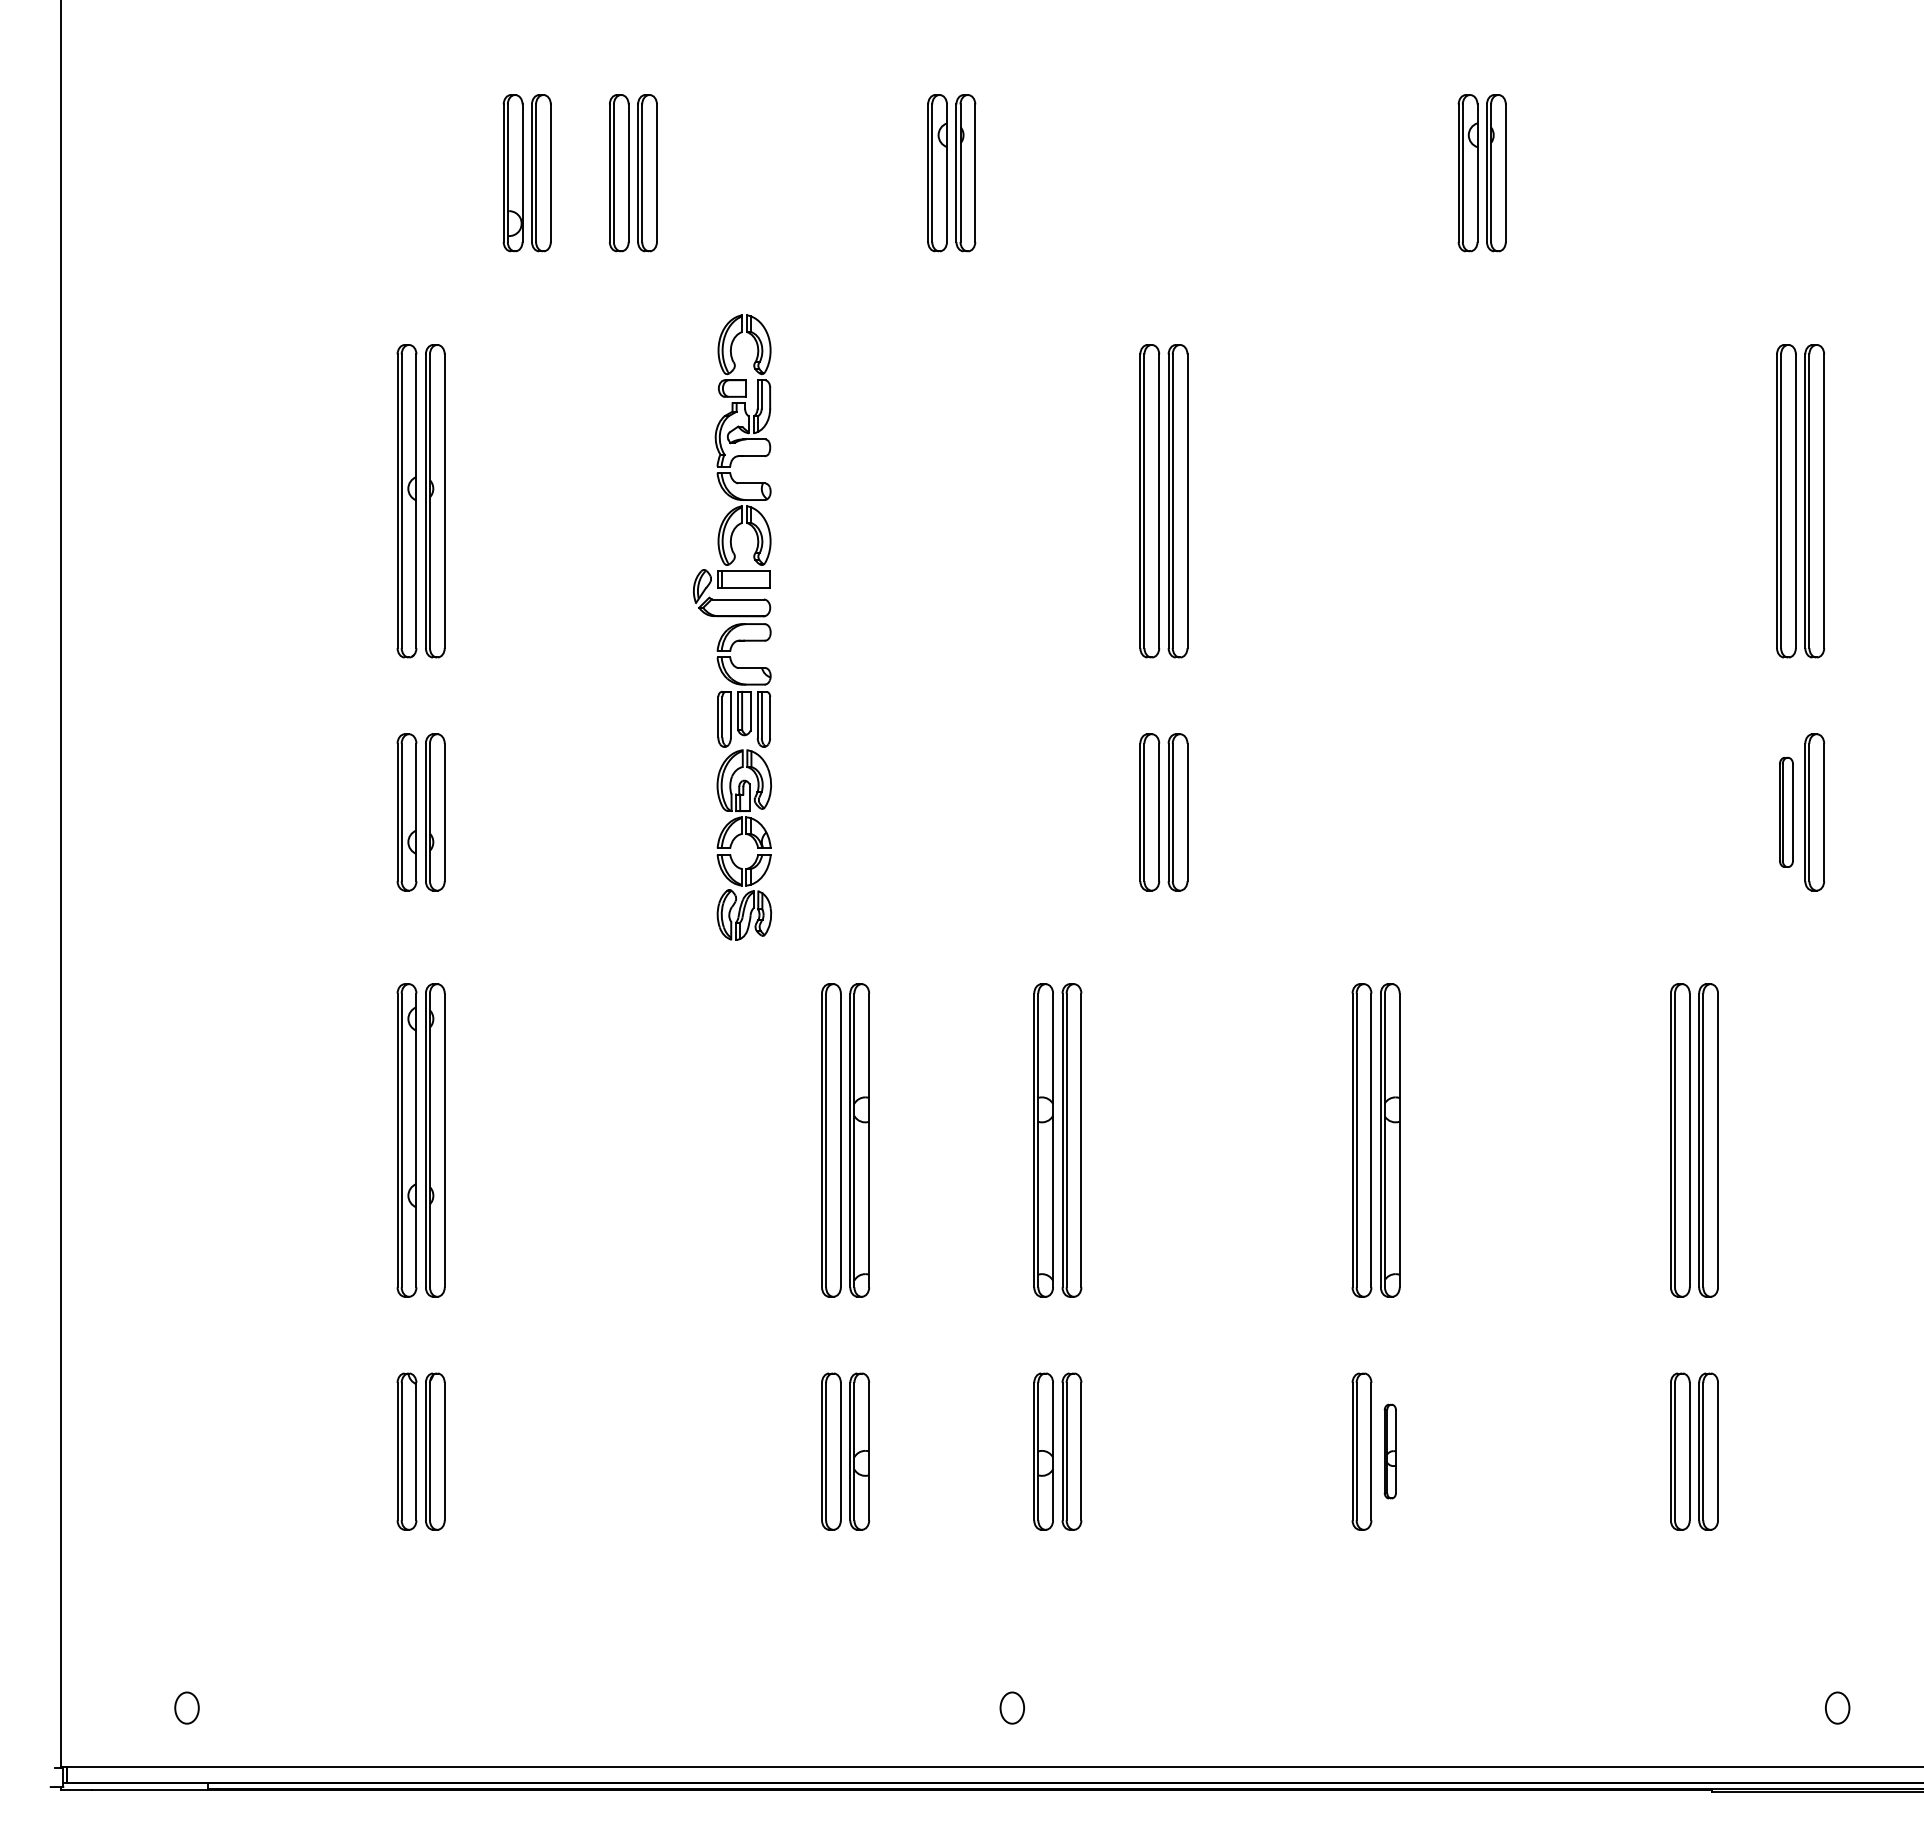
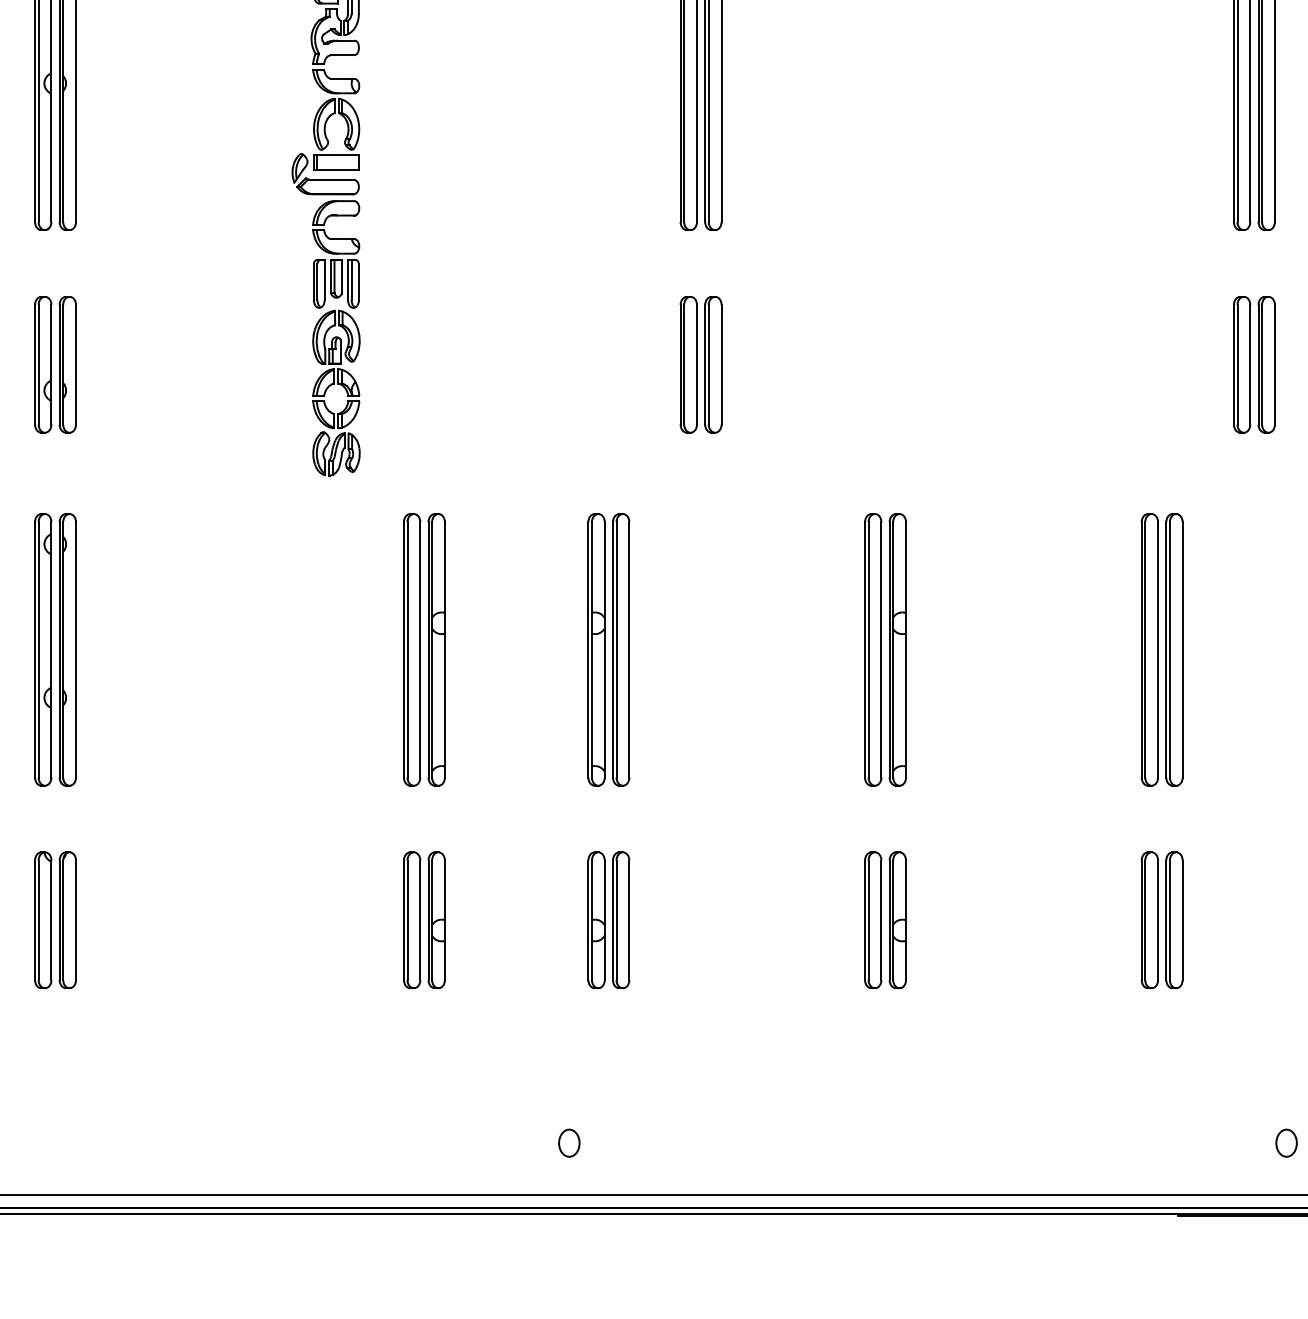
part: (1786, 812) -> (1242, 364), size x1.43
part: (1390, 1451) -> (897, 920), size x1.67

